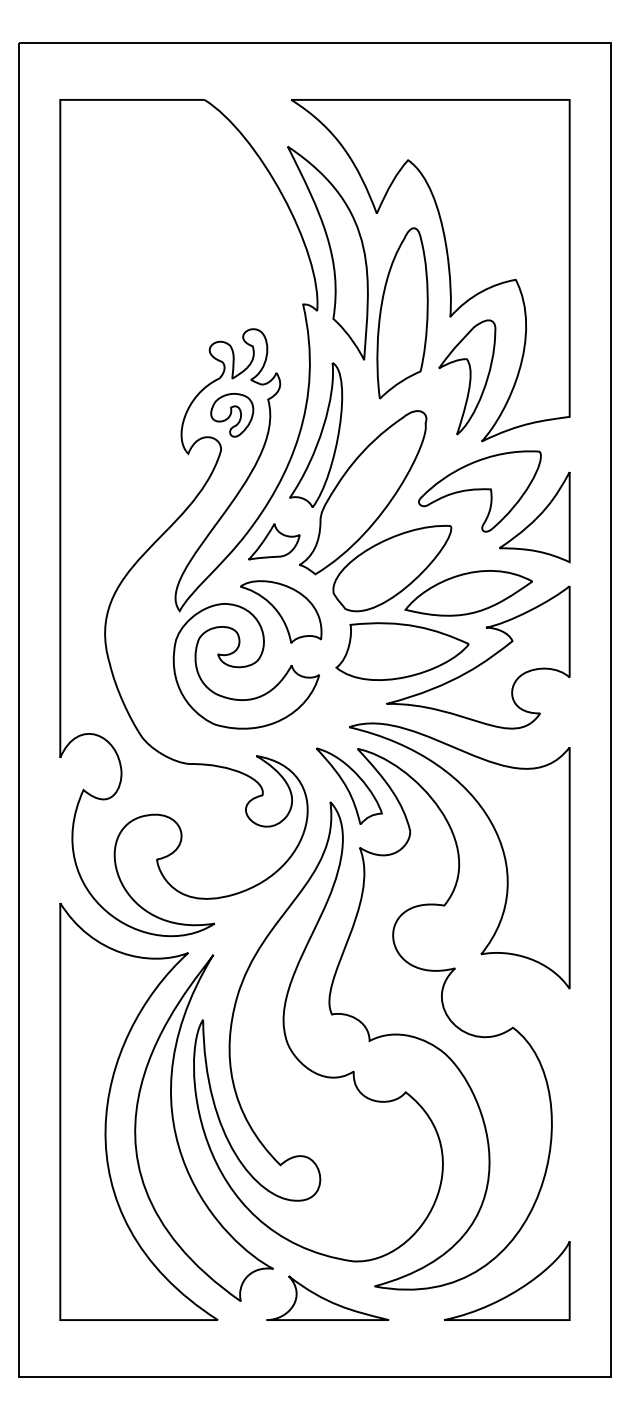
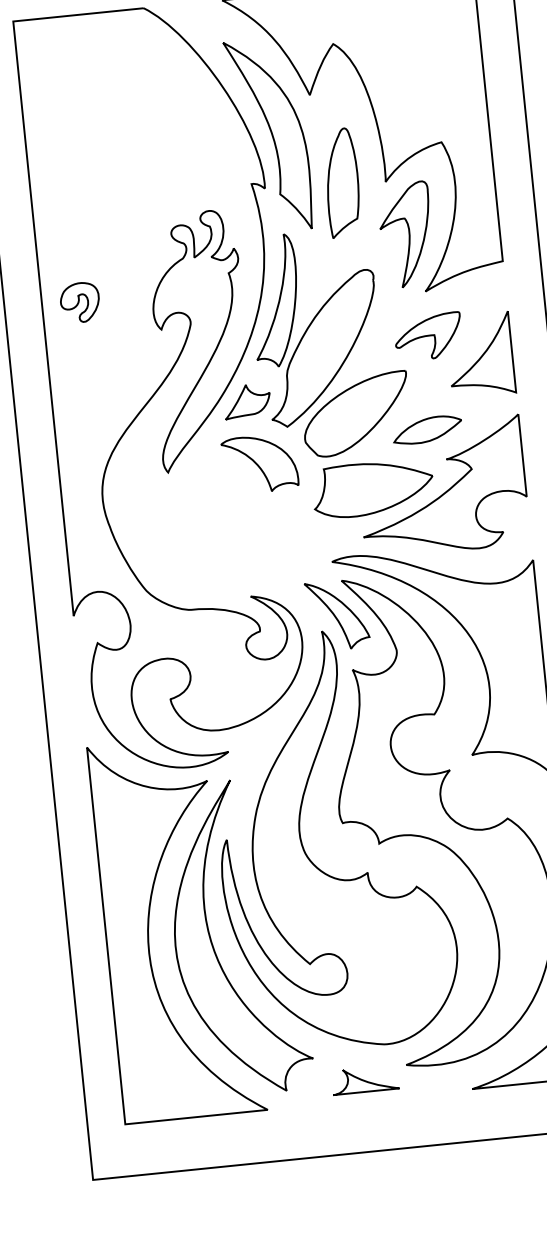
part: (402, 313) -> (342, 183), size x0.7
part: (232, 415) -> (80, 302), moved
part: (479, 491) -> (428, 336), size x0.6
part: (468, 593) -> (427, 430), size x0.6
part: (246, 666) -> (233, 516), removed
part: (327, 1297) -> (364, 1079), size x0.6

